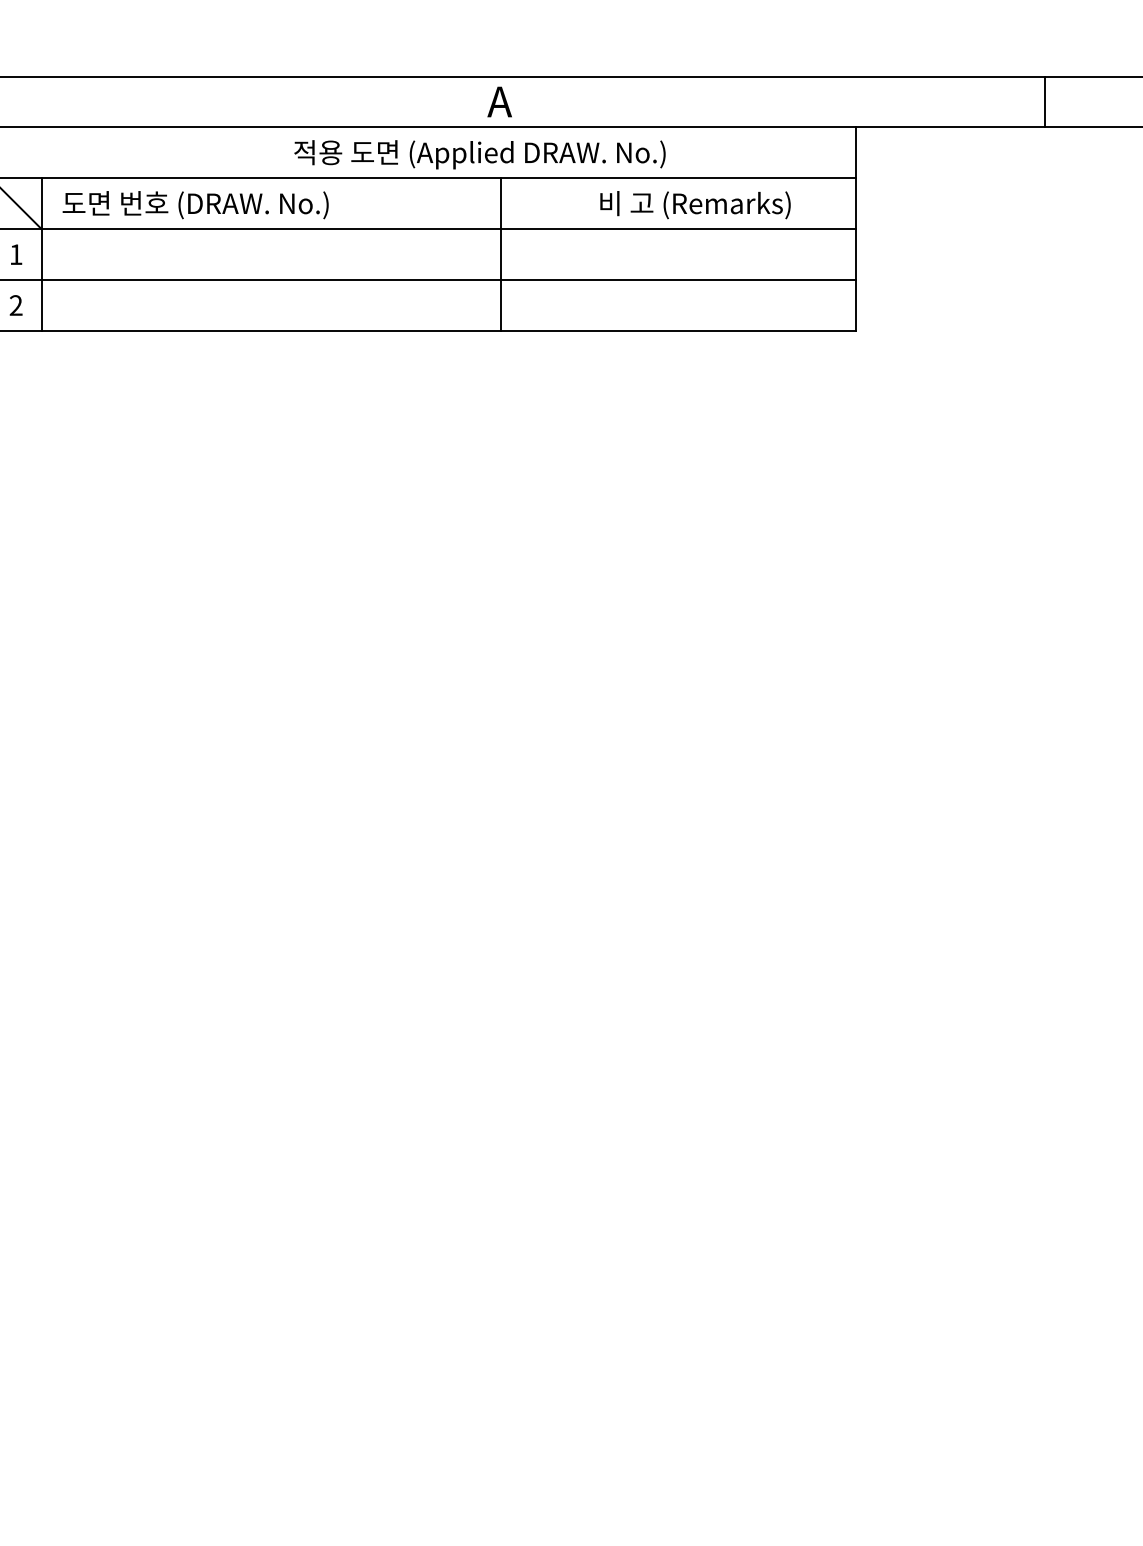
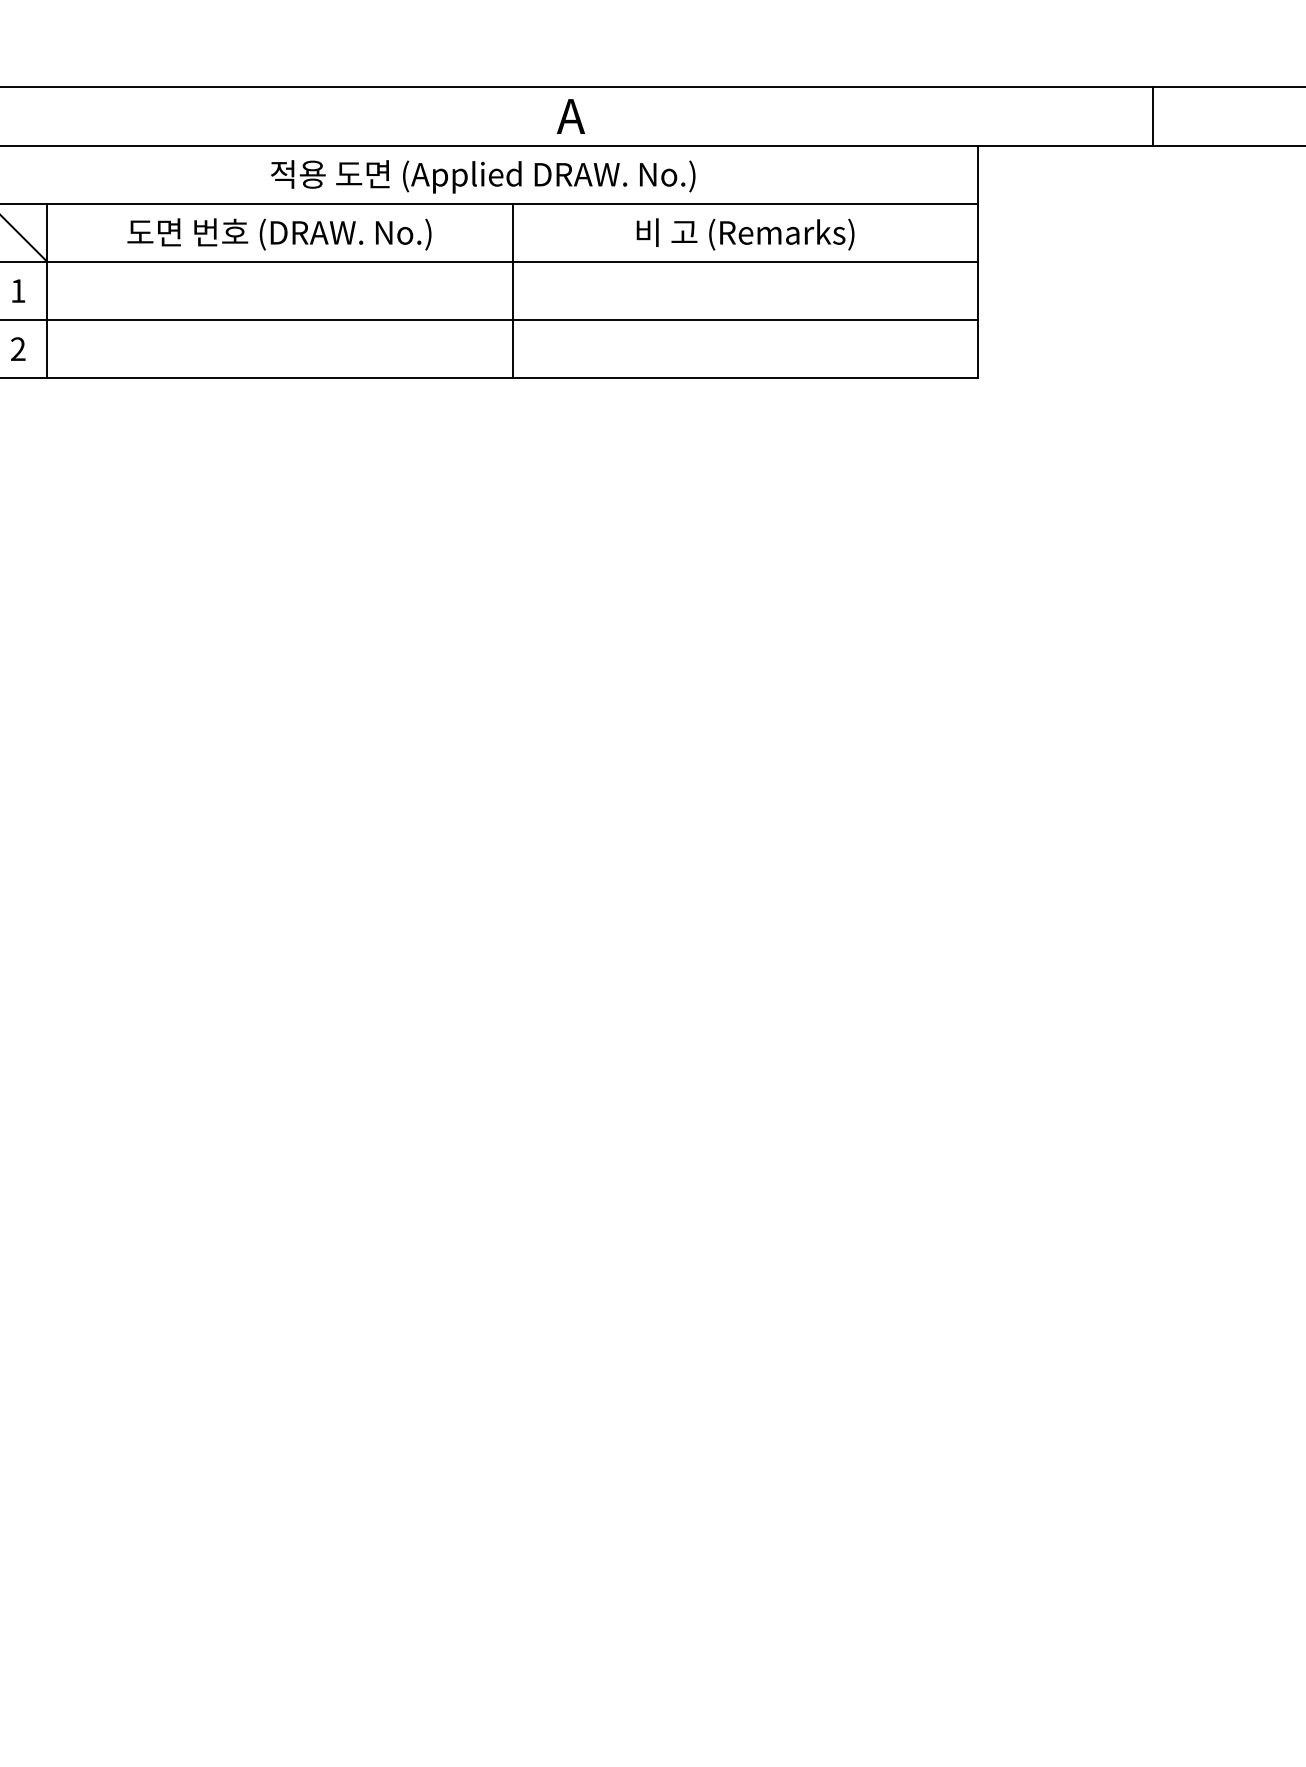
line: (1044, 101) -> (1152, 115), moved
text: (479, 154) -> (482, 176), moved
text: (195, 205) -> (279, 234), moved
text: (695, 205) -> (745, 234), moved
line: (500, 254) -> (512, 290), moved

